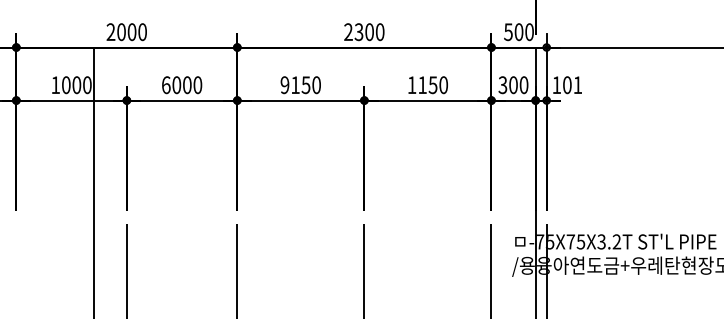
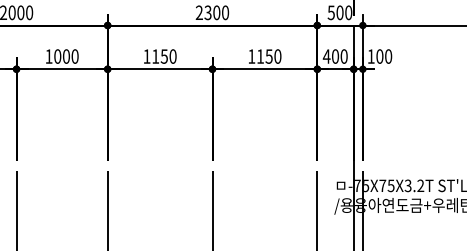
text: (166, 85) -> (49, 56), 6000 -> 1000
text: (284, 85) -> (146, 56), 9150 -> 1150
text: (502, 85) -> (326, 56), 300 -> 400
text: (577, 85) -> (388, 56), 101 -> 100

